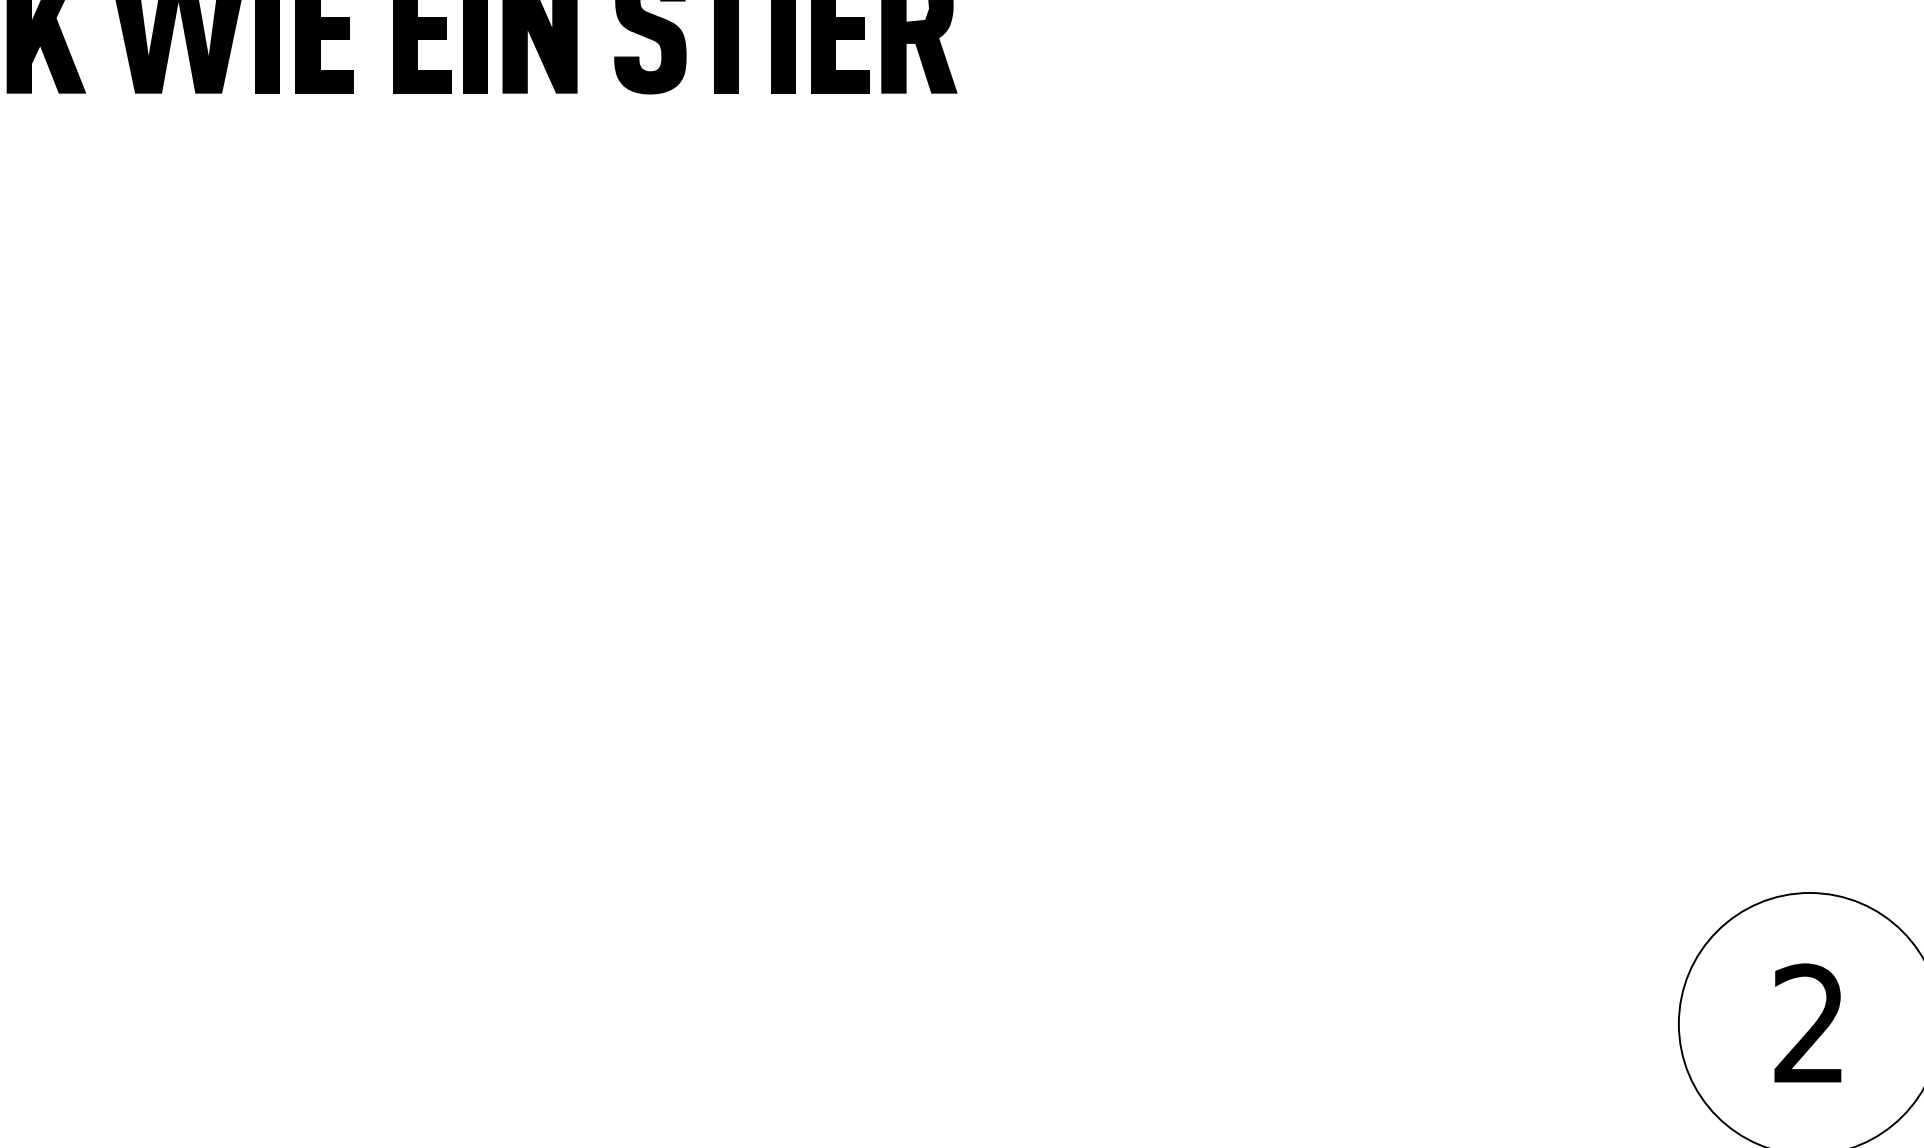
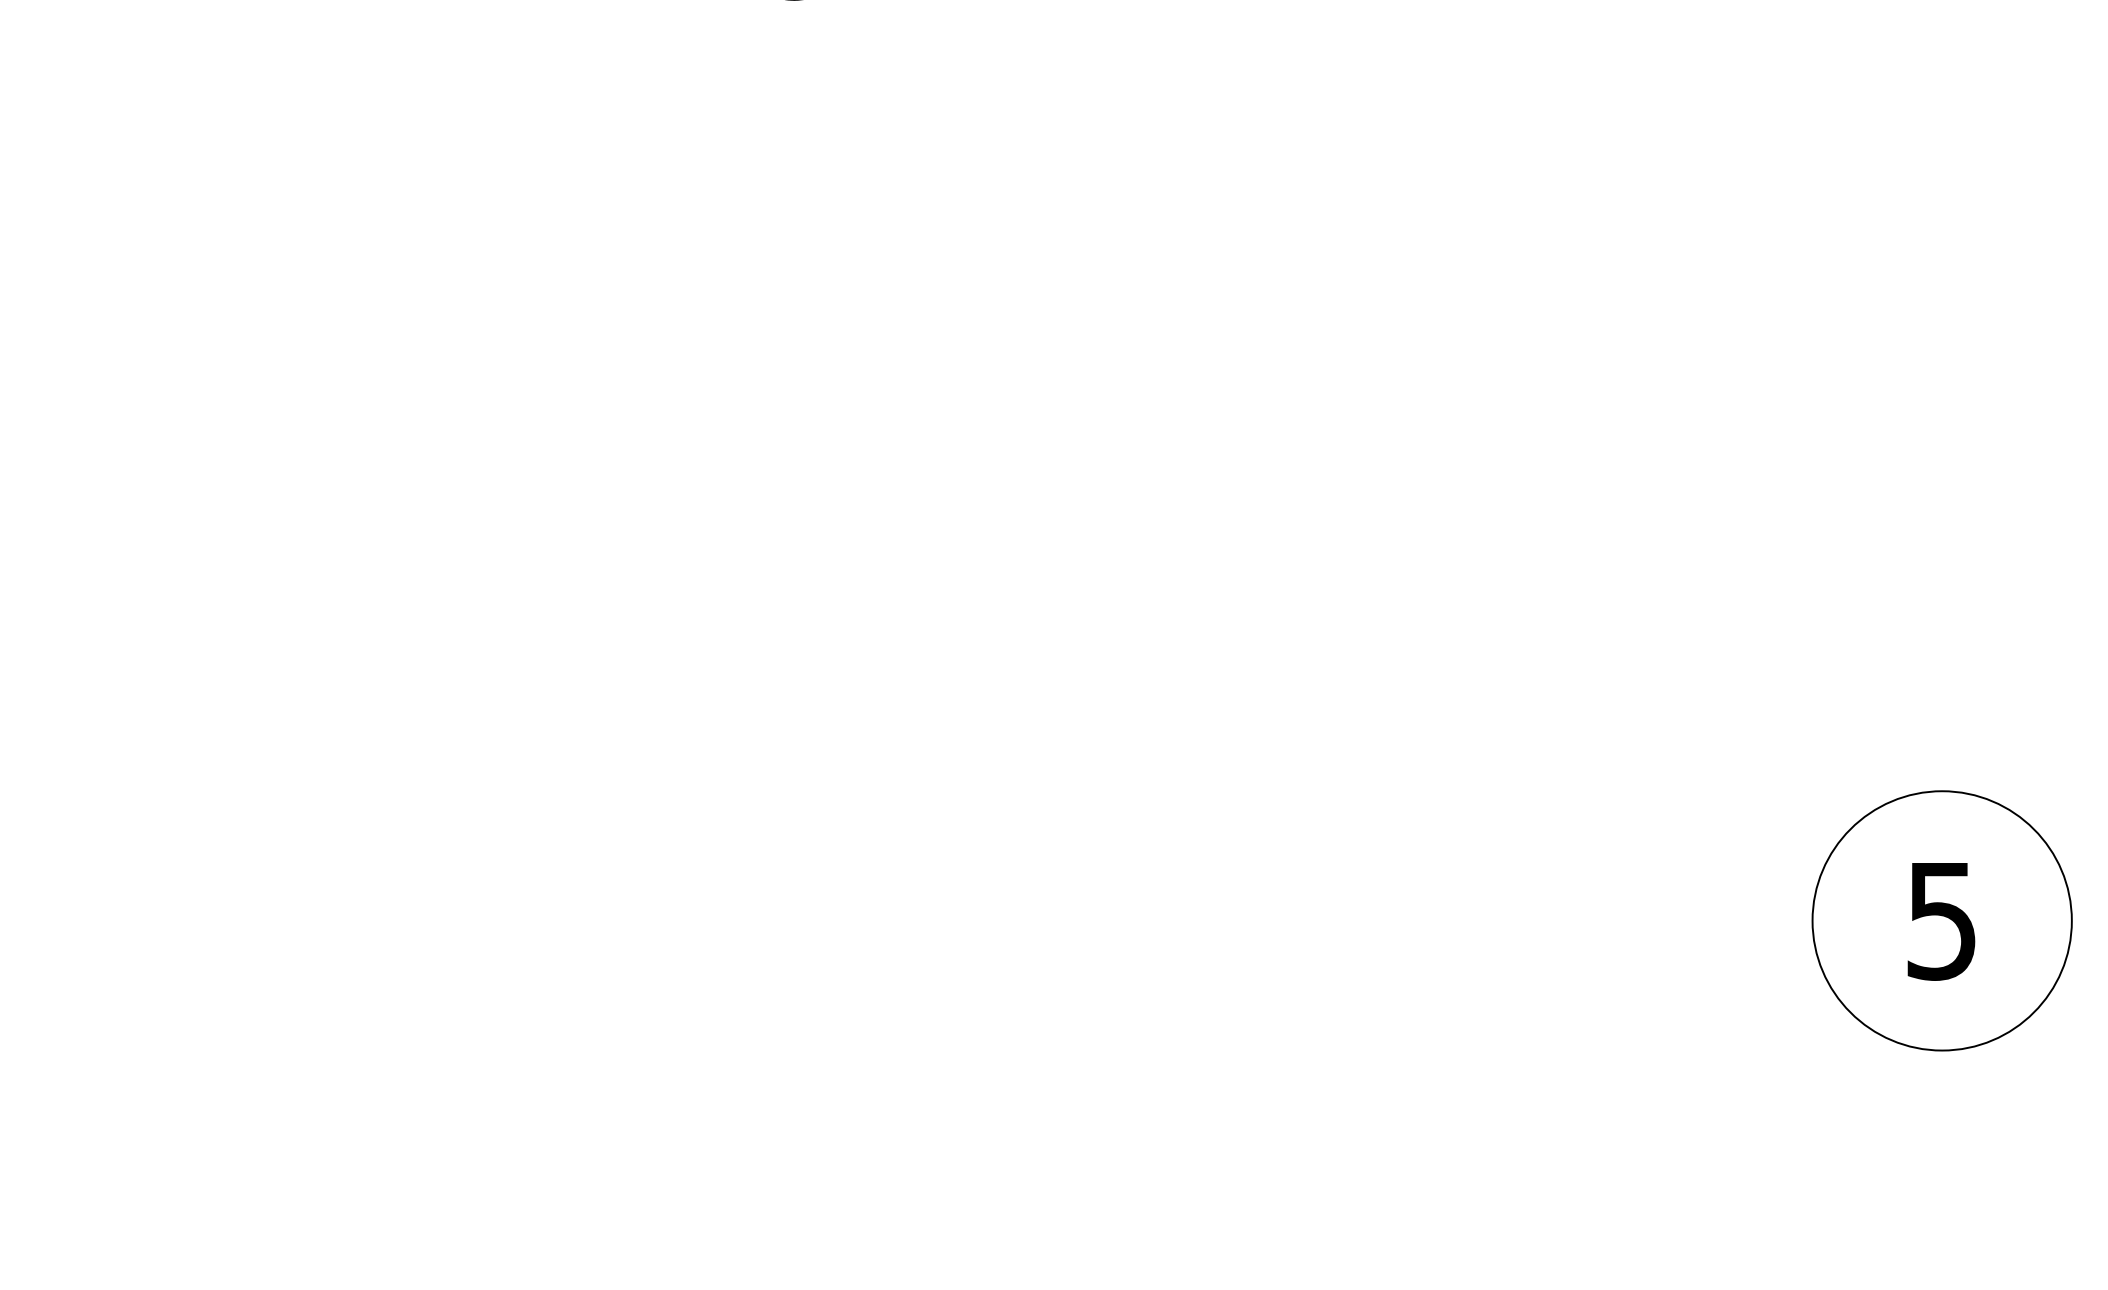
text: (1809, 1023) -> (1941, 920), 2 -> 5

